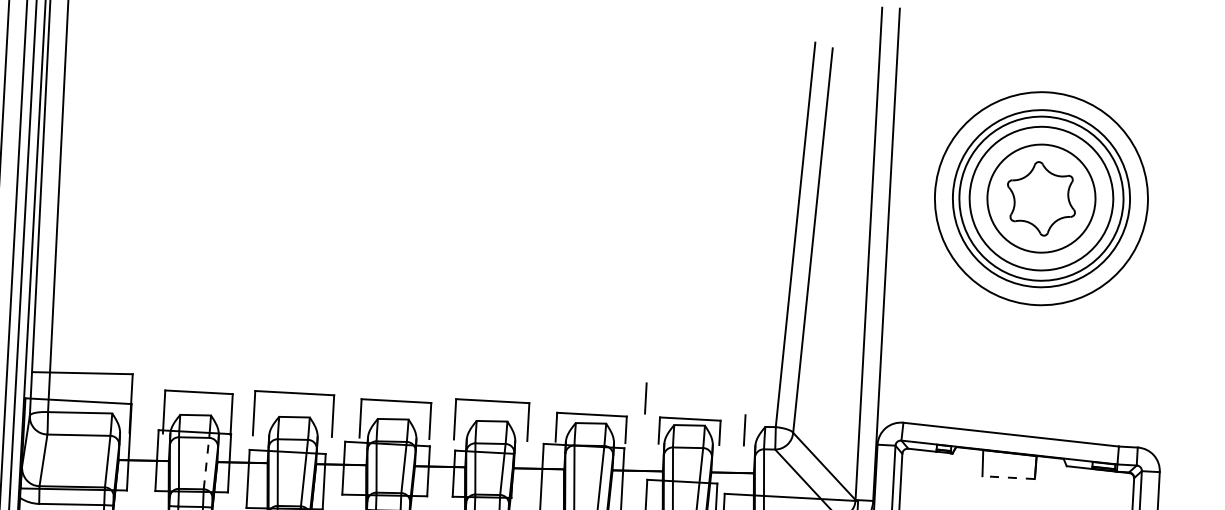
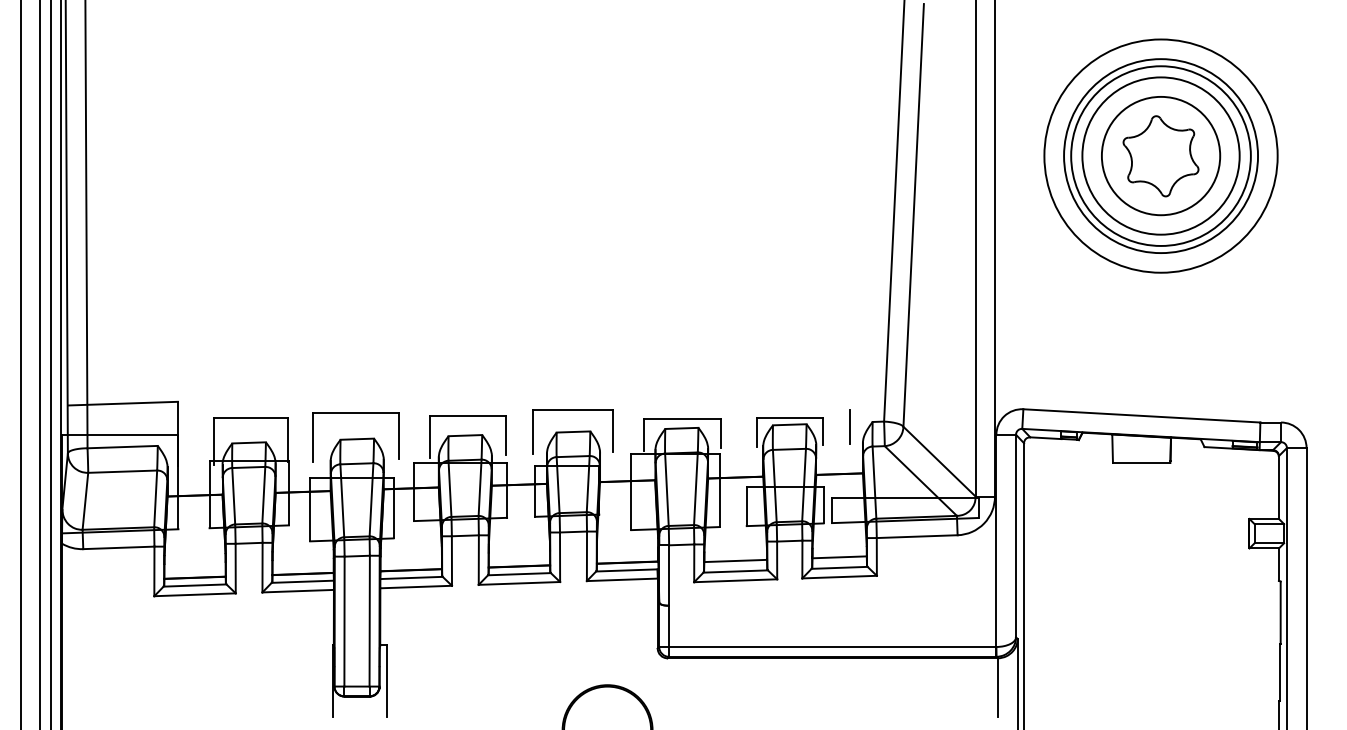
line: (645, 398) -> (739, 397), removed
line: (206, 462) -> (263, 494), dashed -> solid
line: (1008, 478) -> (1141, 463), dashed -> solid

